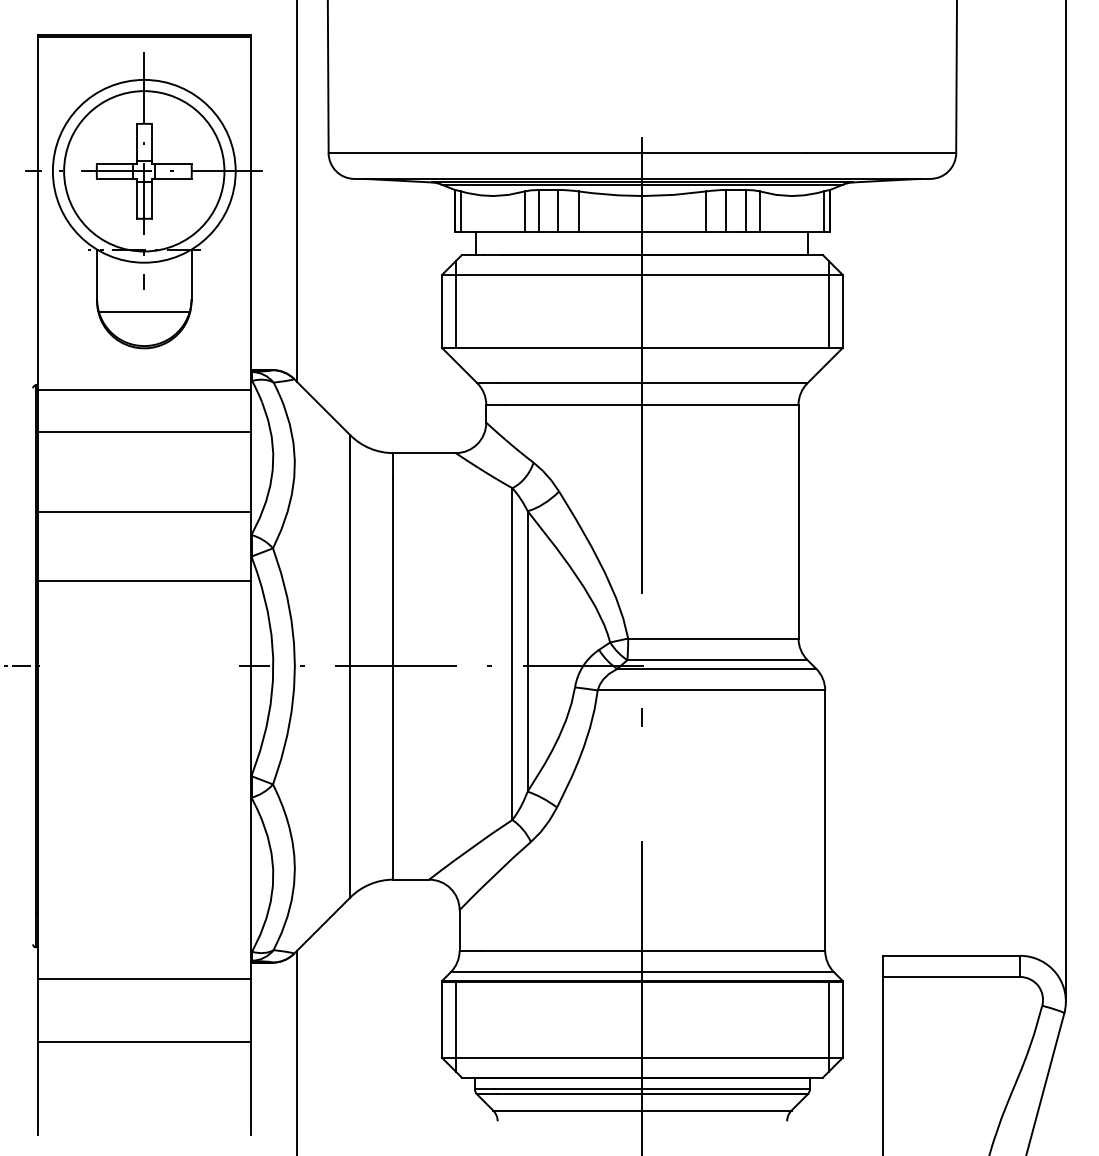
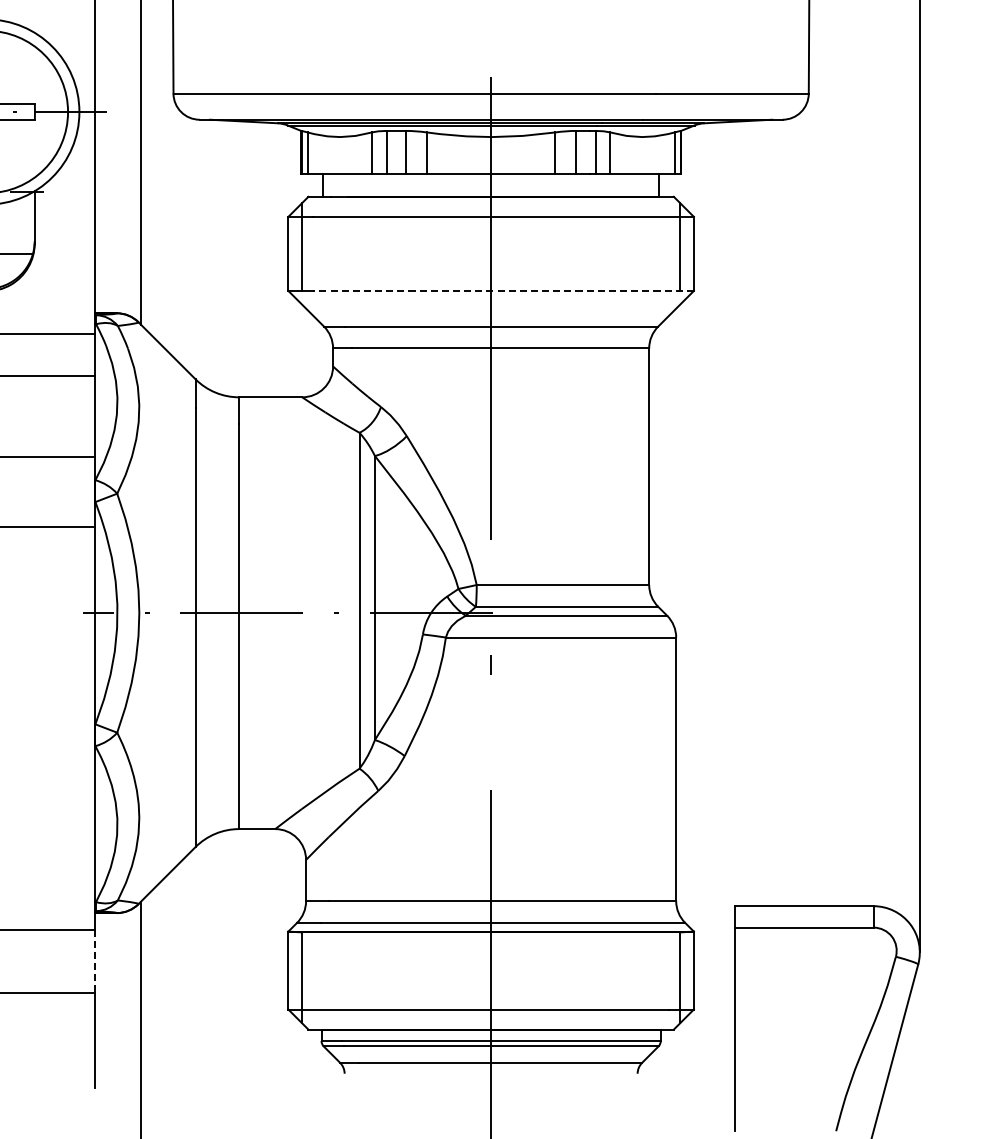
line: (654, 348) -> (503, 291), solid -> dashed
line: (250, 1011) -> (94, 962), solid -> dashed

